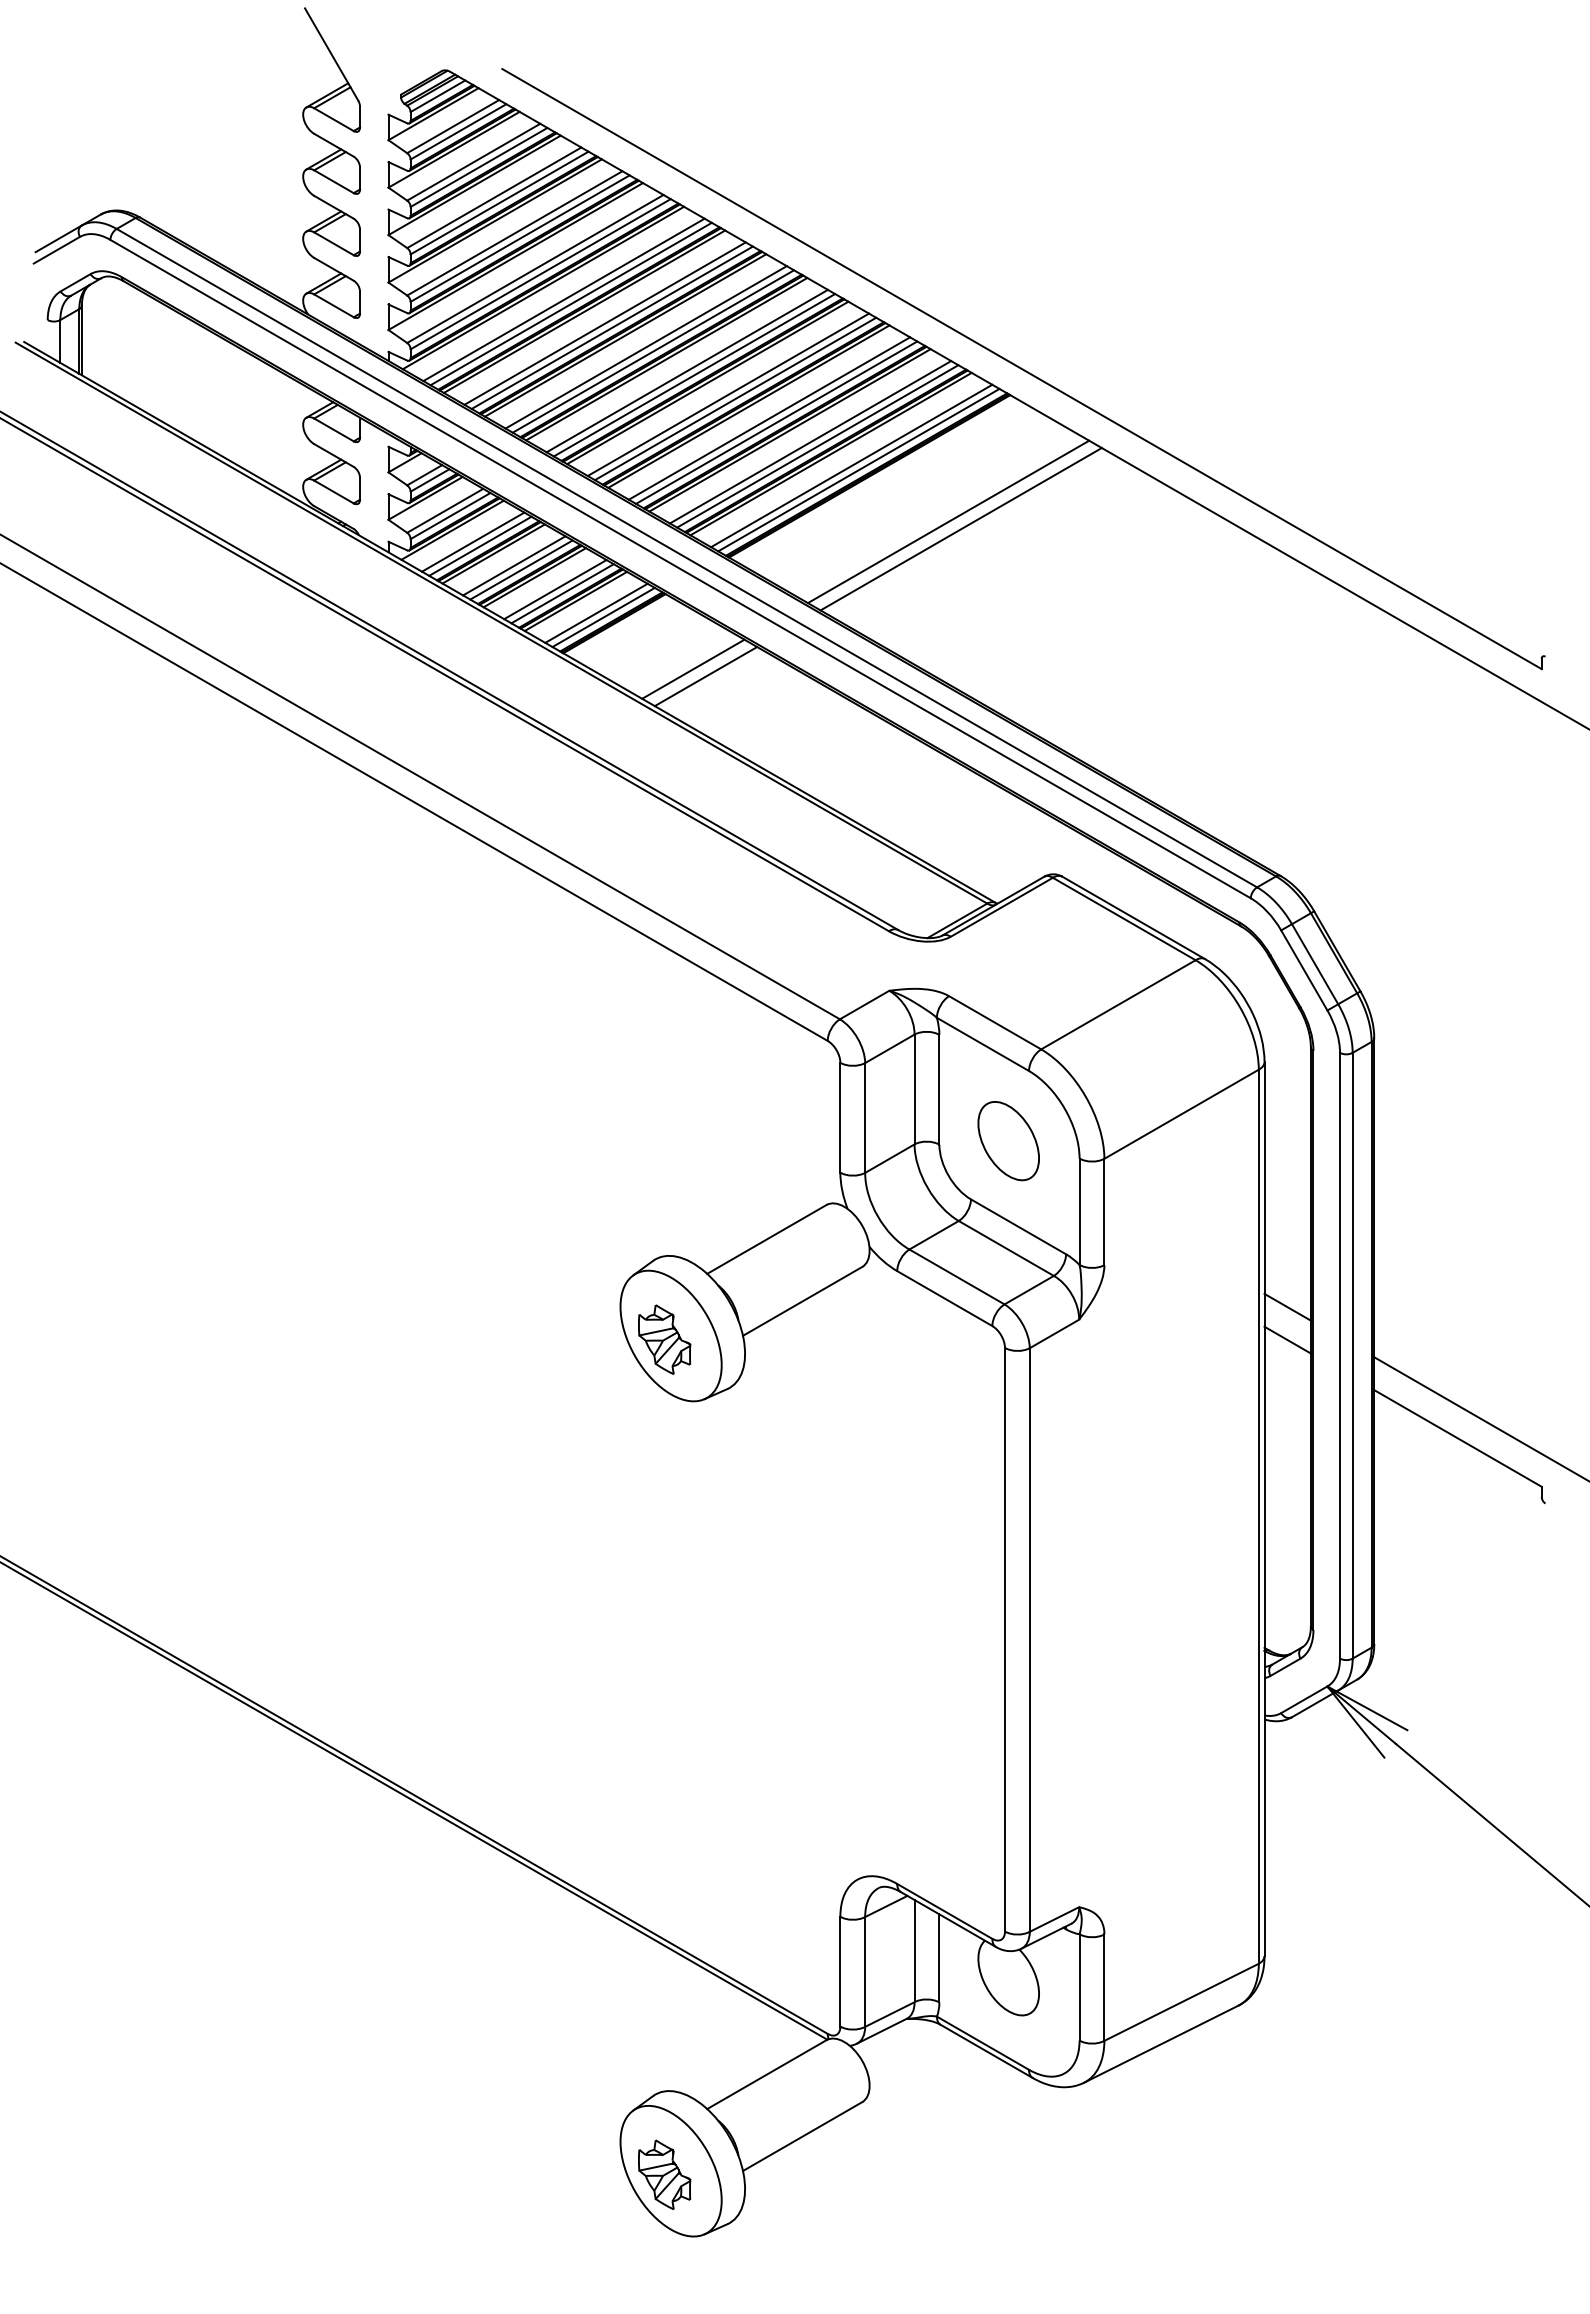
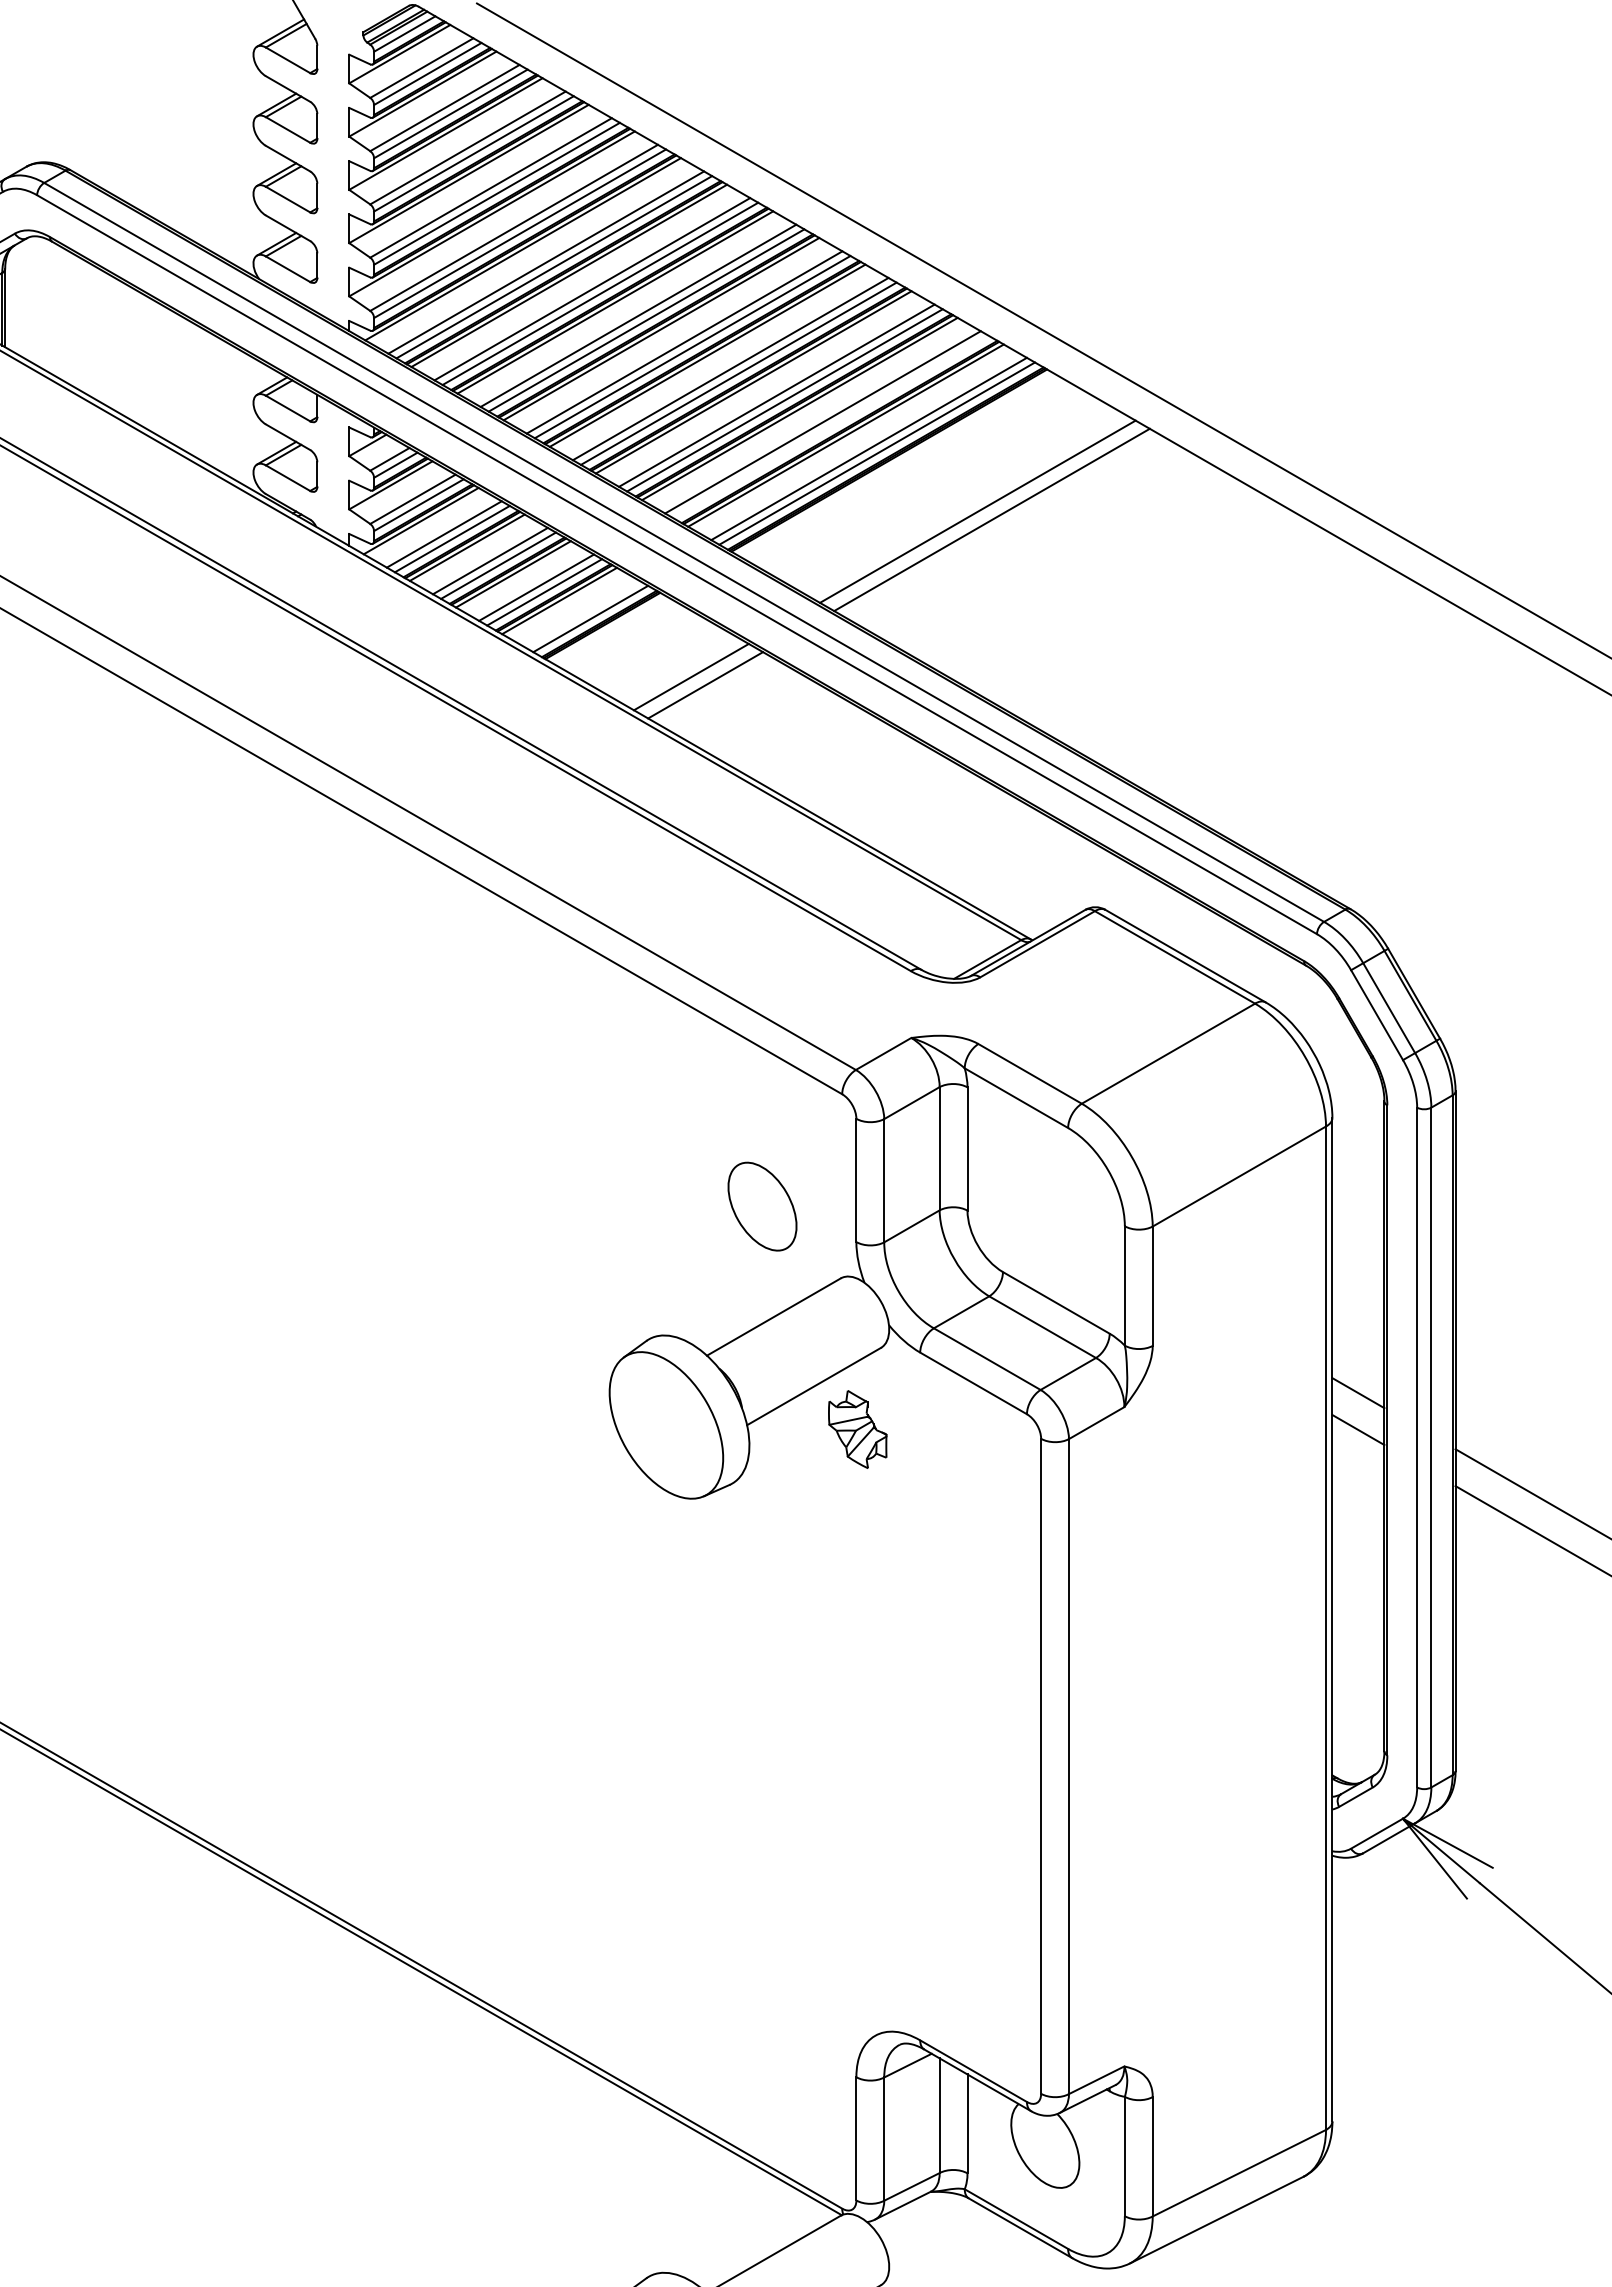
line: (817, 446) -> (830, 427), removed
line: (596, 612) -> (582, 613), removed
part: (1008, 1141) -> (762, 1207), moved
part: (664, 1339) -> (857, 1429), moved

